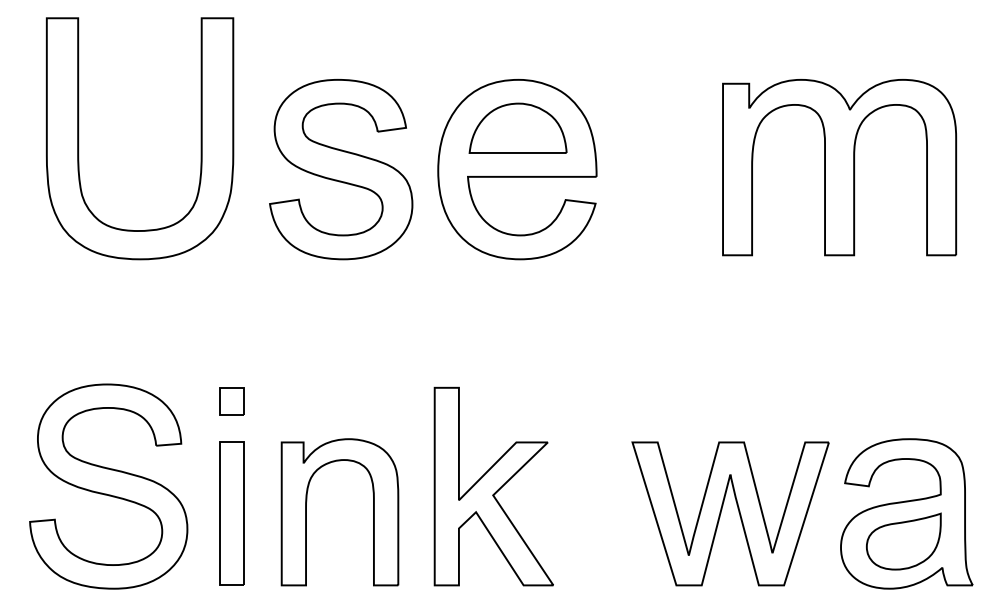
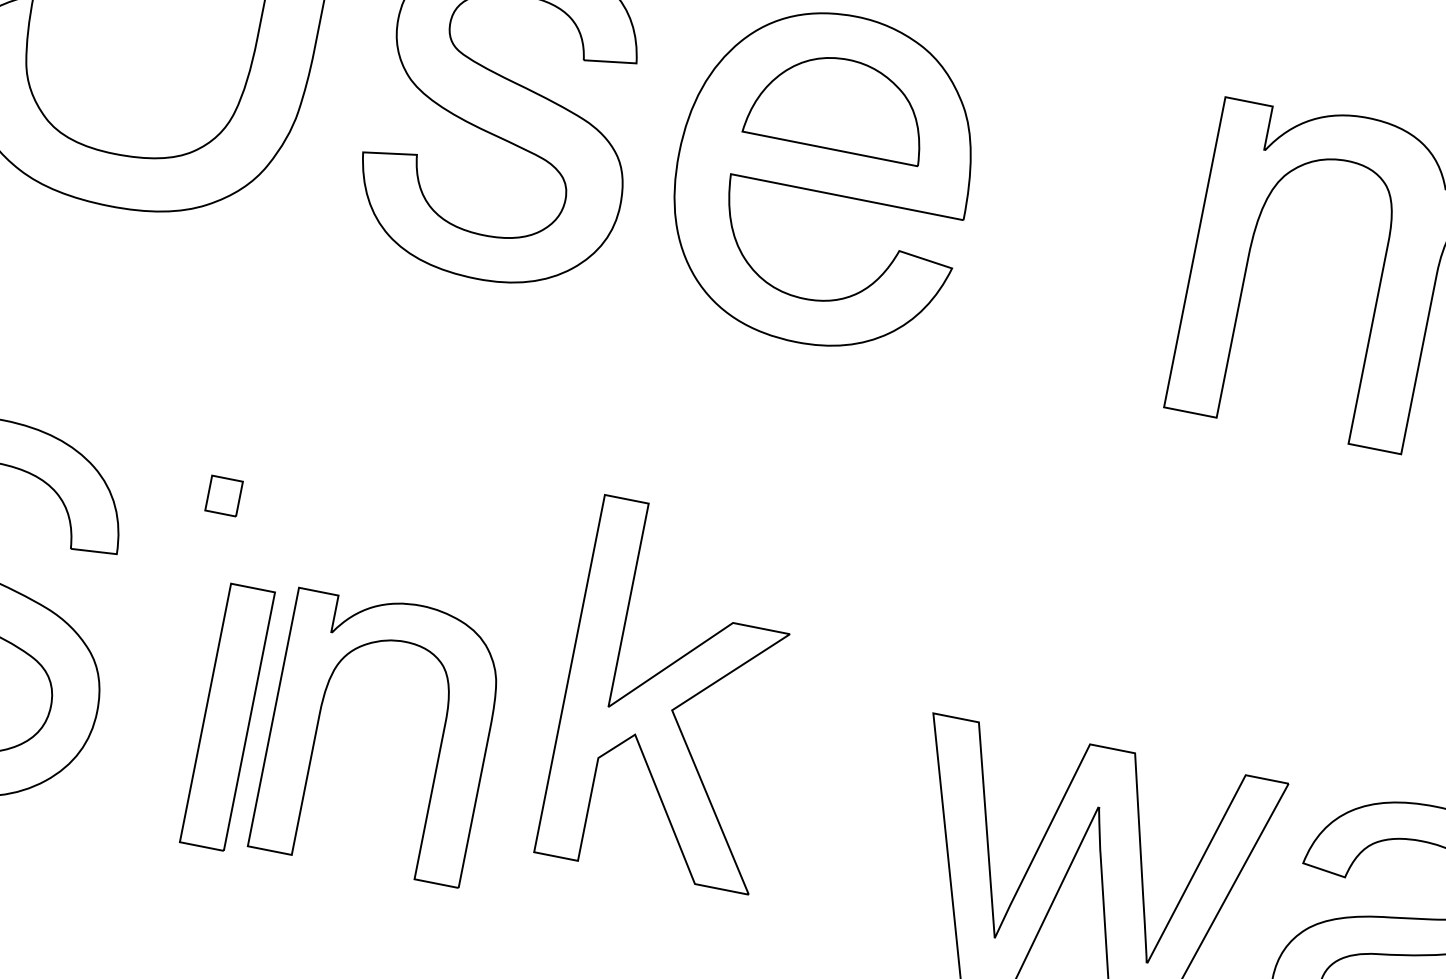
part: (231, 401) -> (222, 495), size x0.7
part: (493, 486) -> (675, 694), moved
part: (231, 513) -> (226, 716), moved

